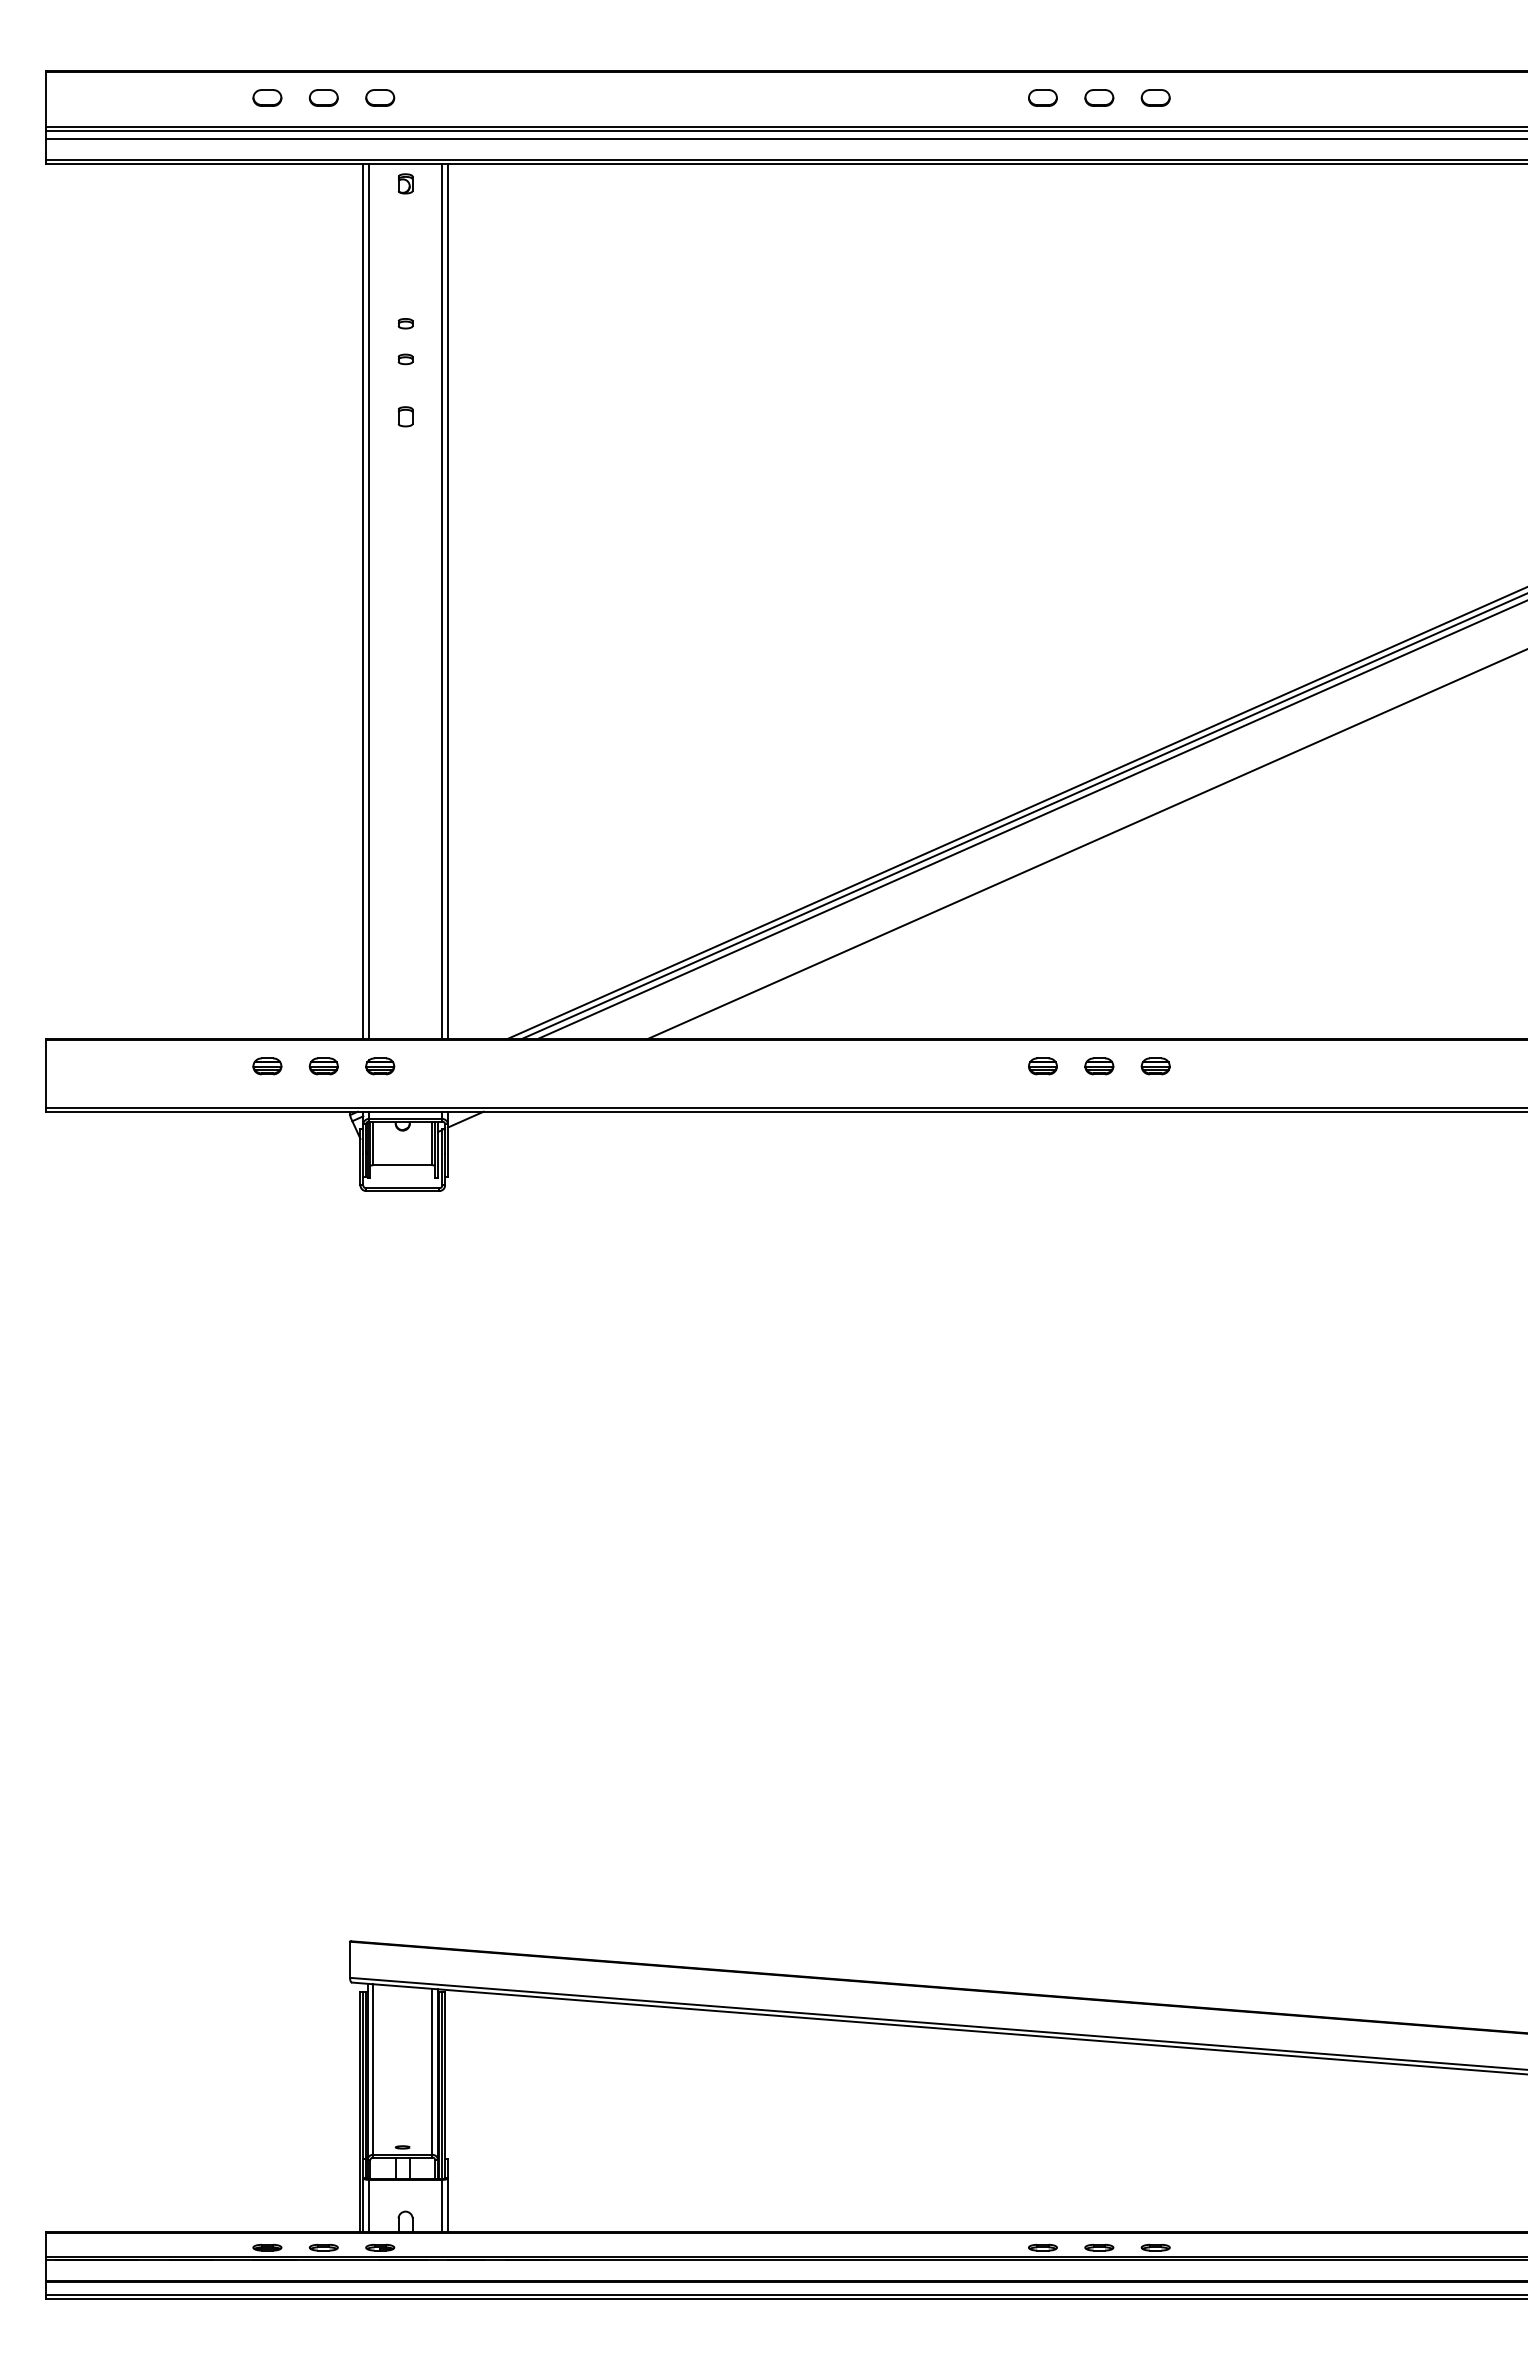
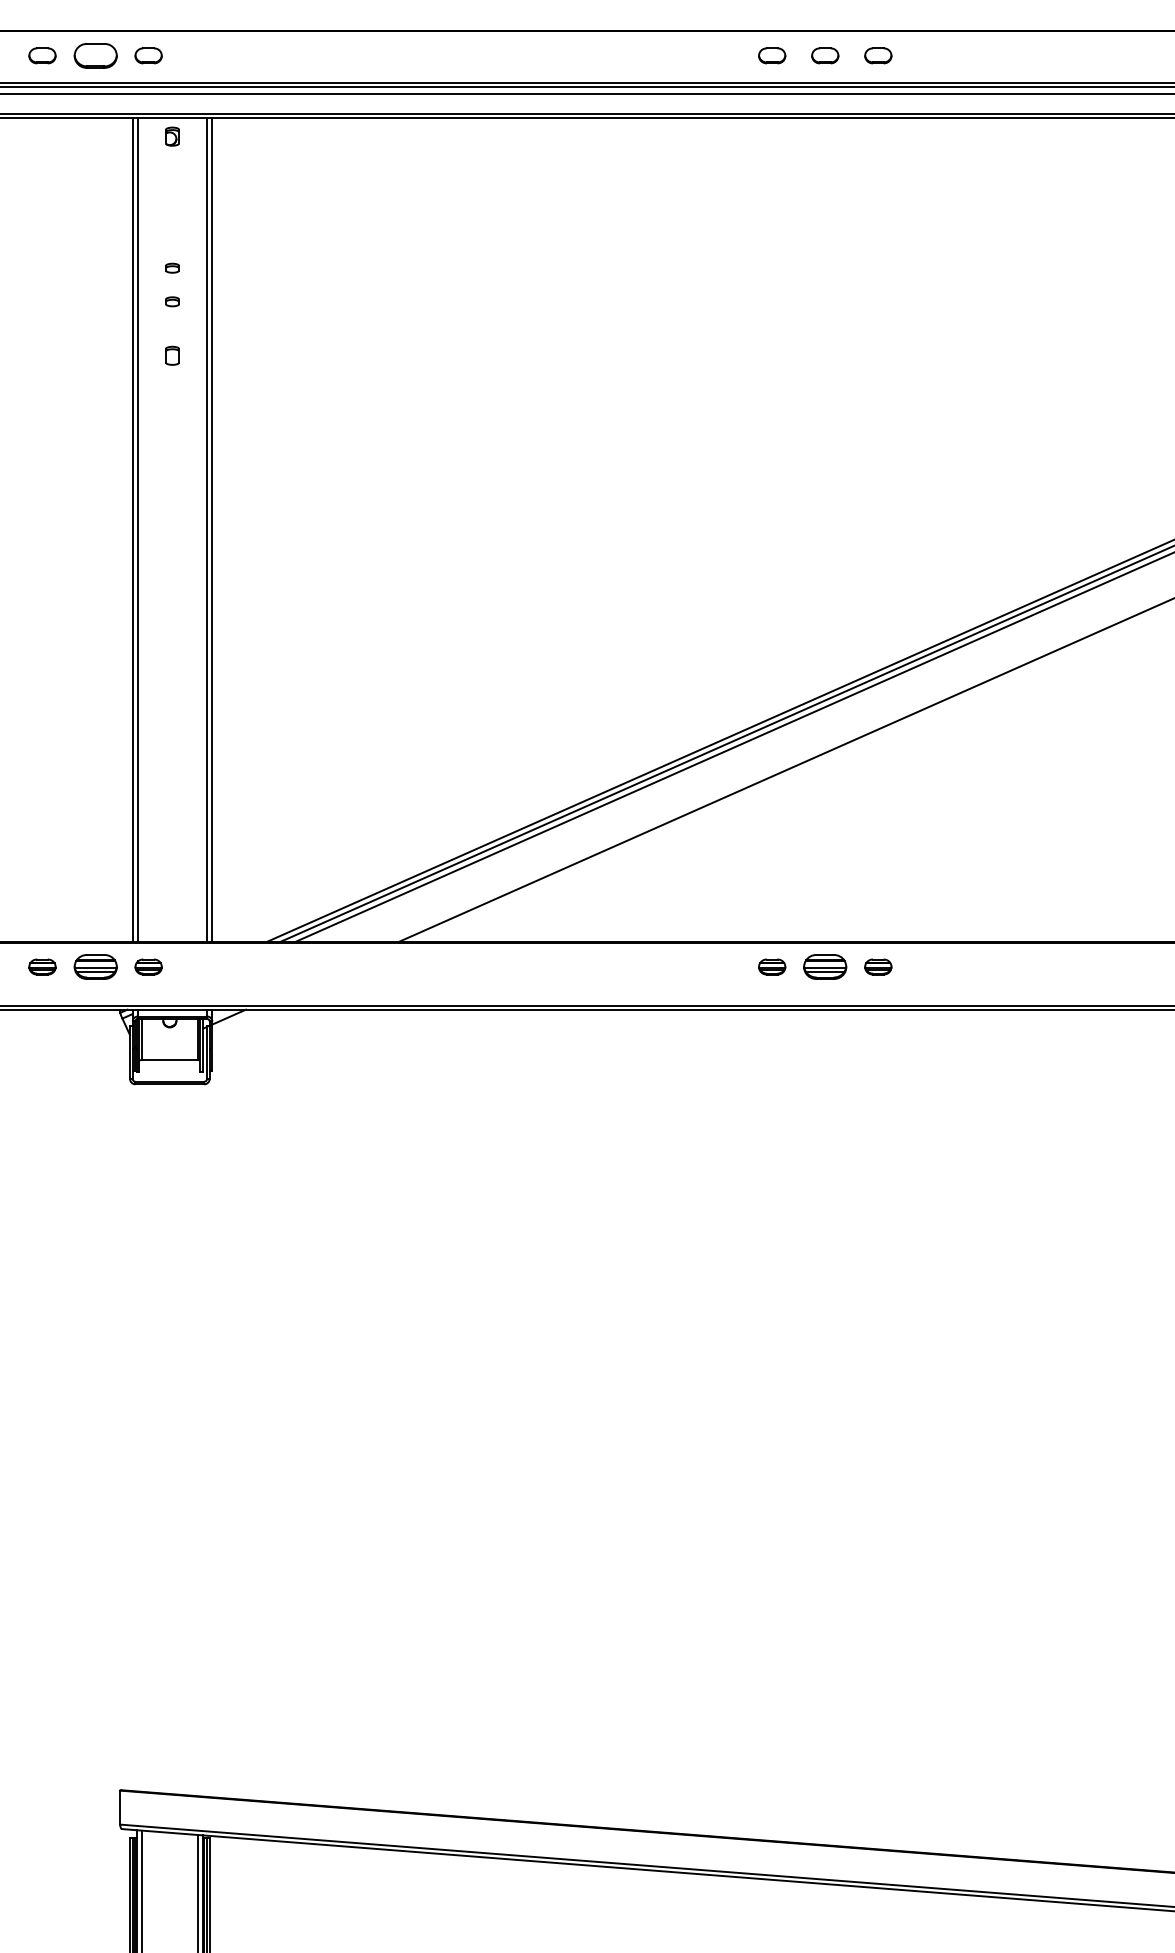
part: (323, 97) -> (95, 55), size x1.6
part: (323, 1066) -> (95, 967), size x1.6
part: (1099, 1066) -> (825, 967), size x1.6

